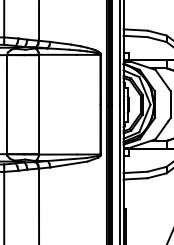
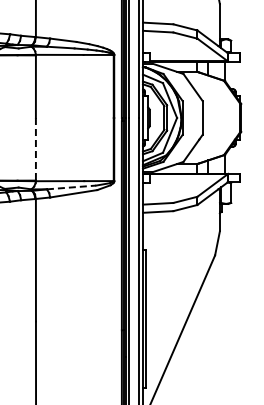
line: (38, 129) -> (35, 149), solid -> dashed
line: (67, 159) -> (71, 187), solid -> dashed

